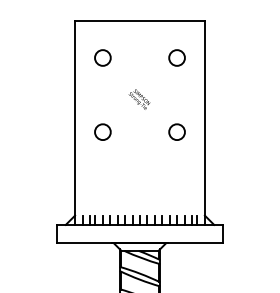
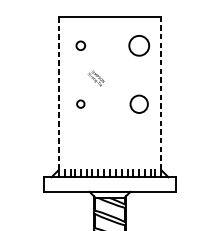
circle: (102, 57) -> (80, 45), size x0.7
circle: (176, 57) -> (138, 45), size x1.6
text: (139, 99) -> (96, 78), moved
line: (75, 117) -> (59, 92), solid -> dashed
line: (204, 118) -> (160, 93), solid -> dashed
circle: (102, 131) -> (80, 103), size x0.6
circle: (176, 131) -> (138, 103), size x1.4

